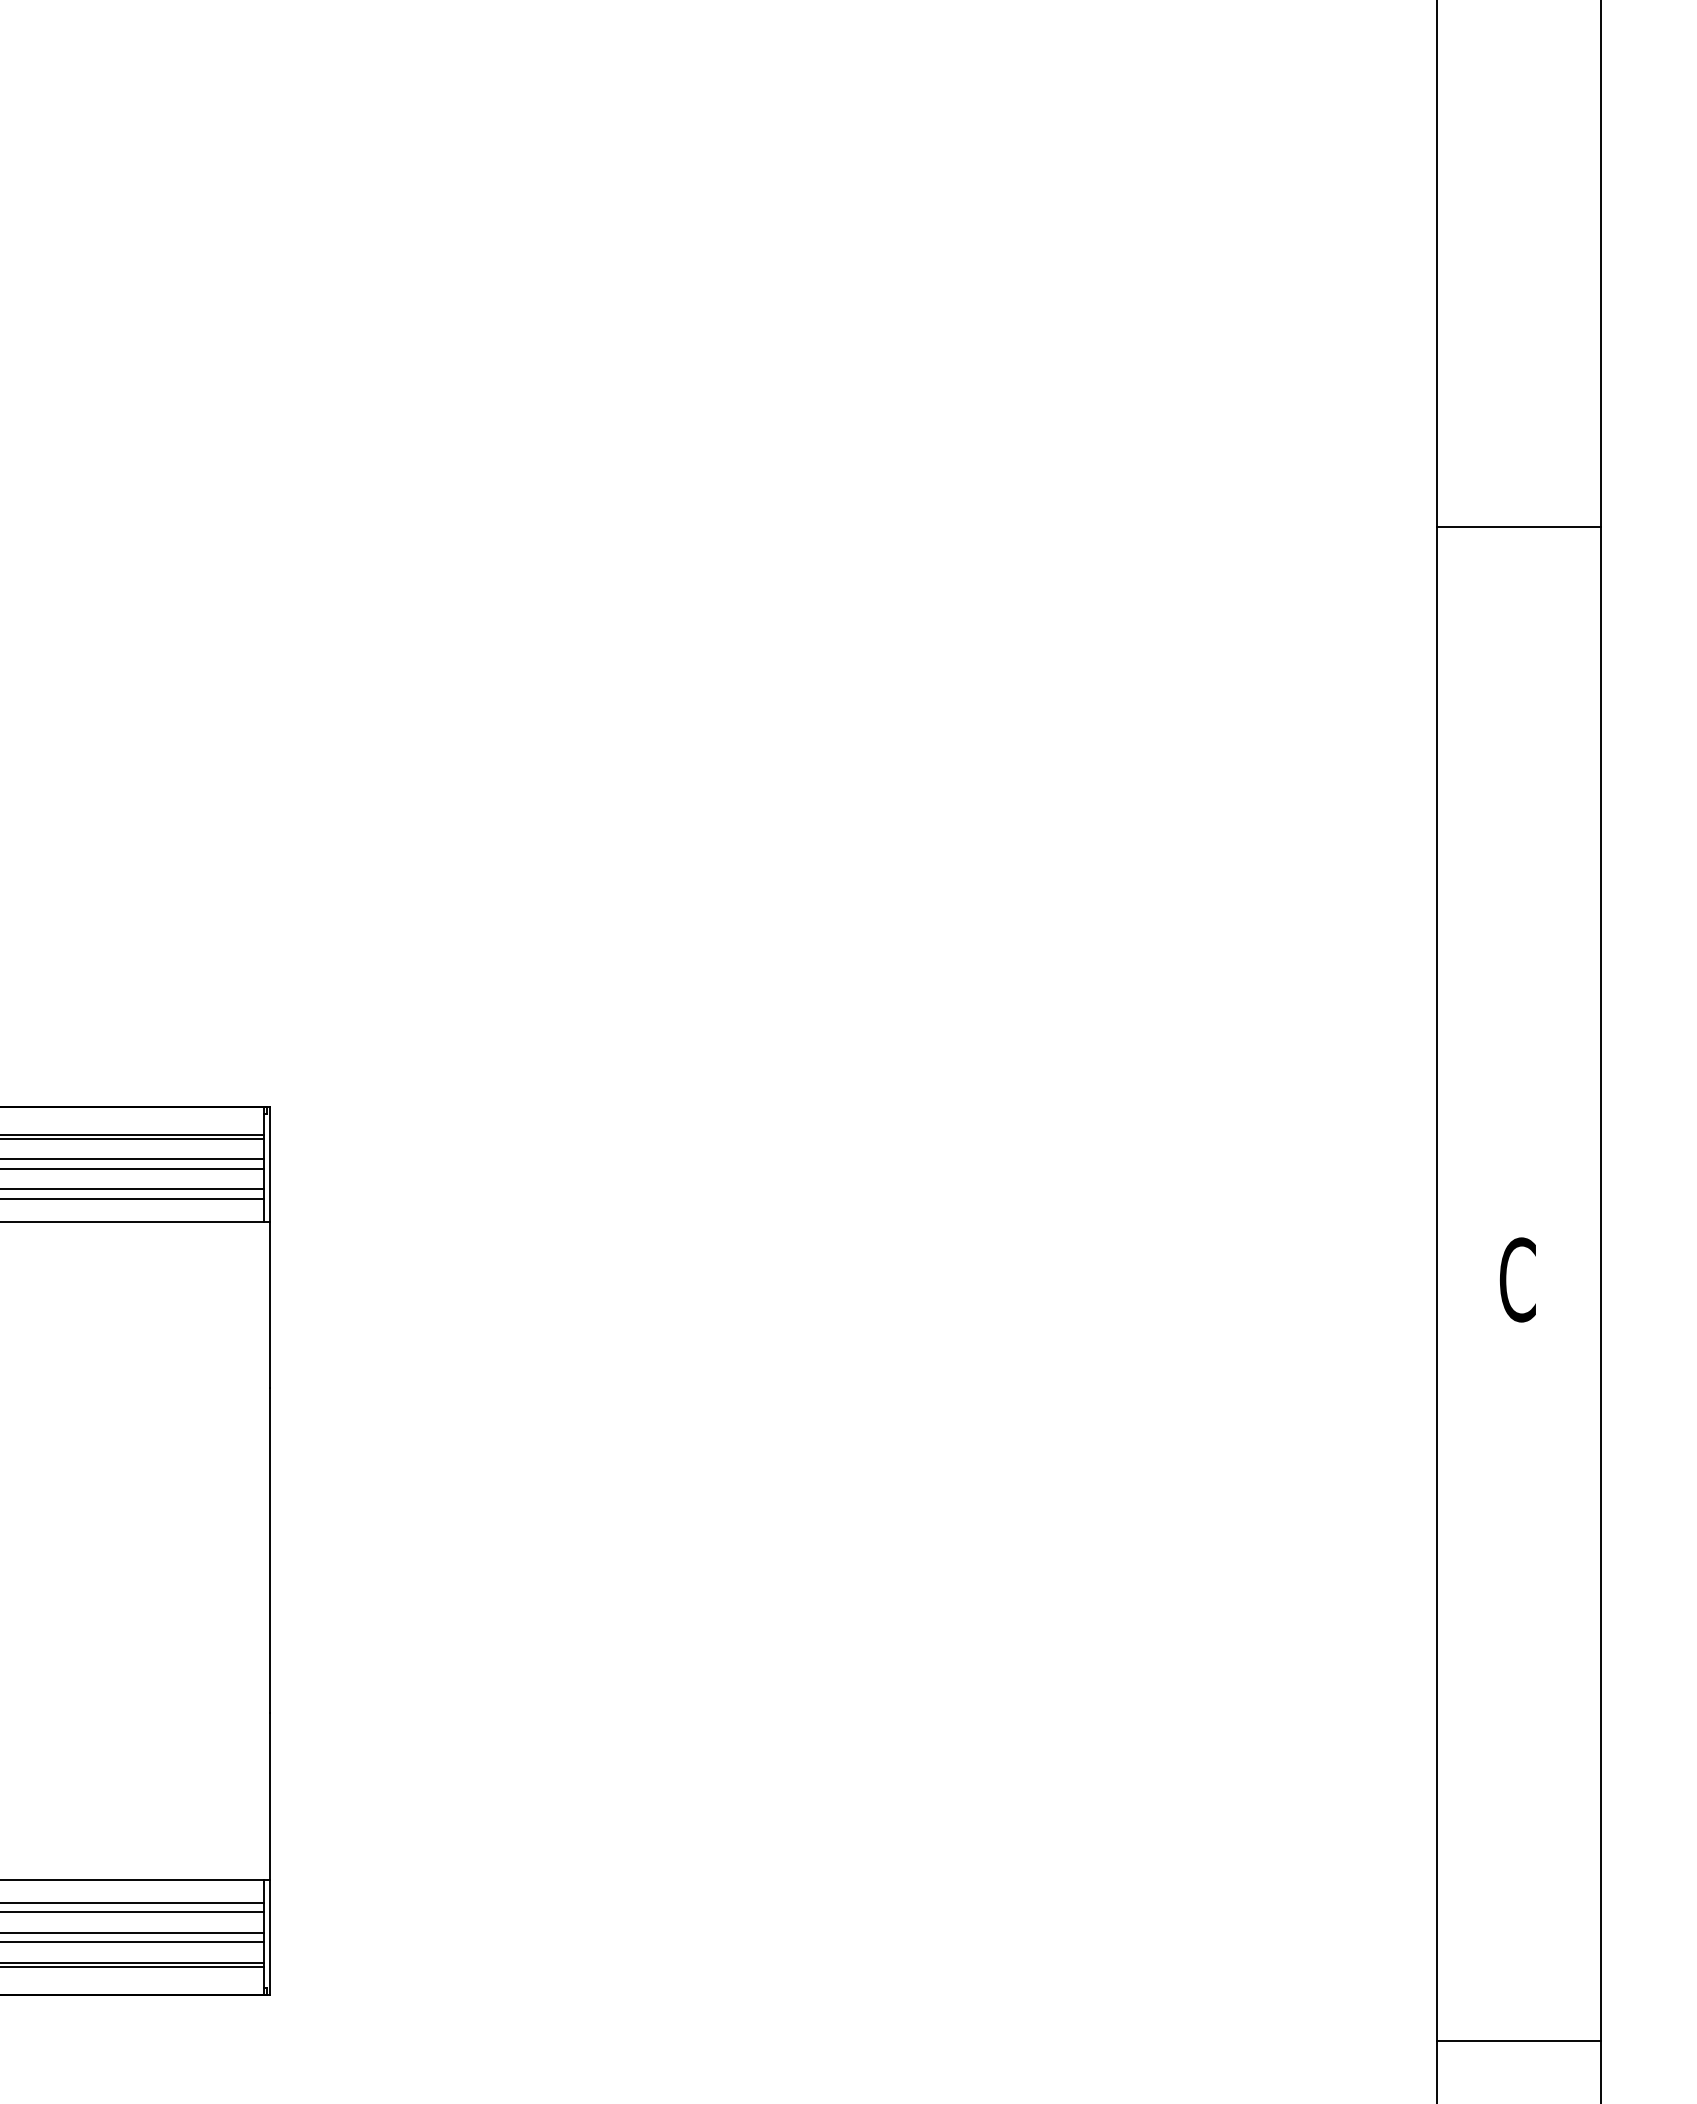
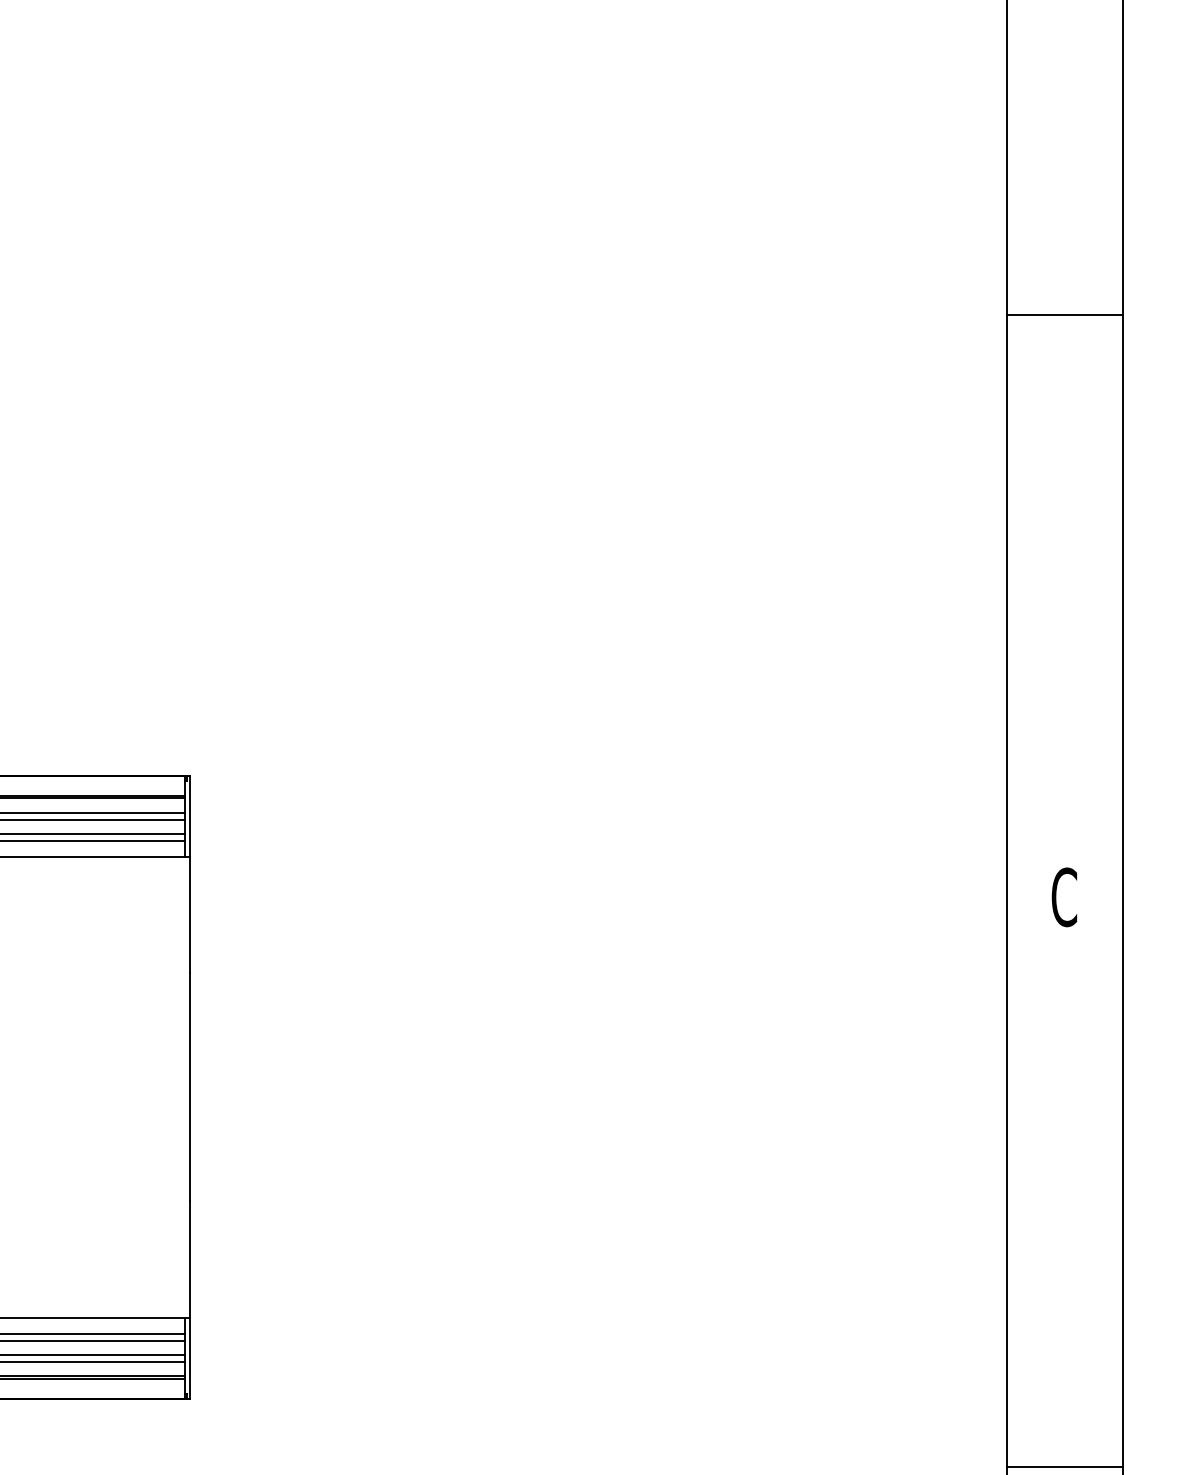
line: (1518, 526) -> (1064, 314), moved
line: (1518, 2040) -> (1064, 1467), moved

